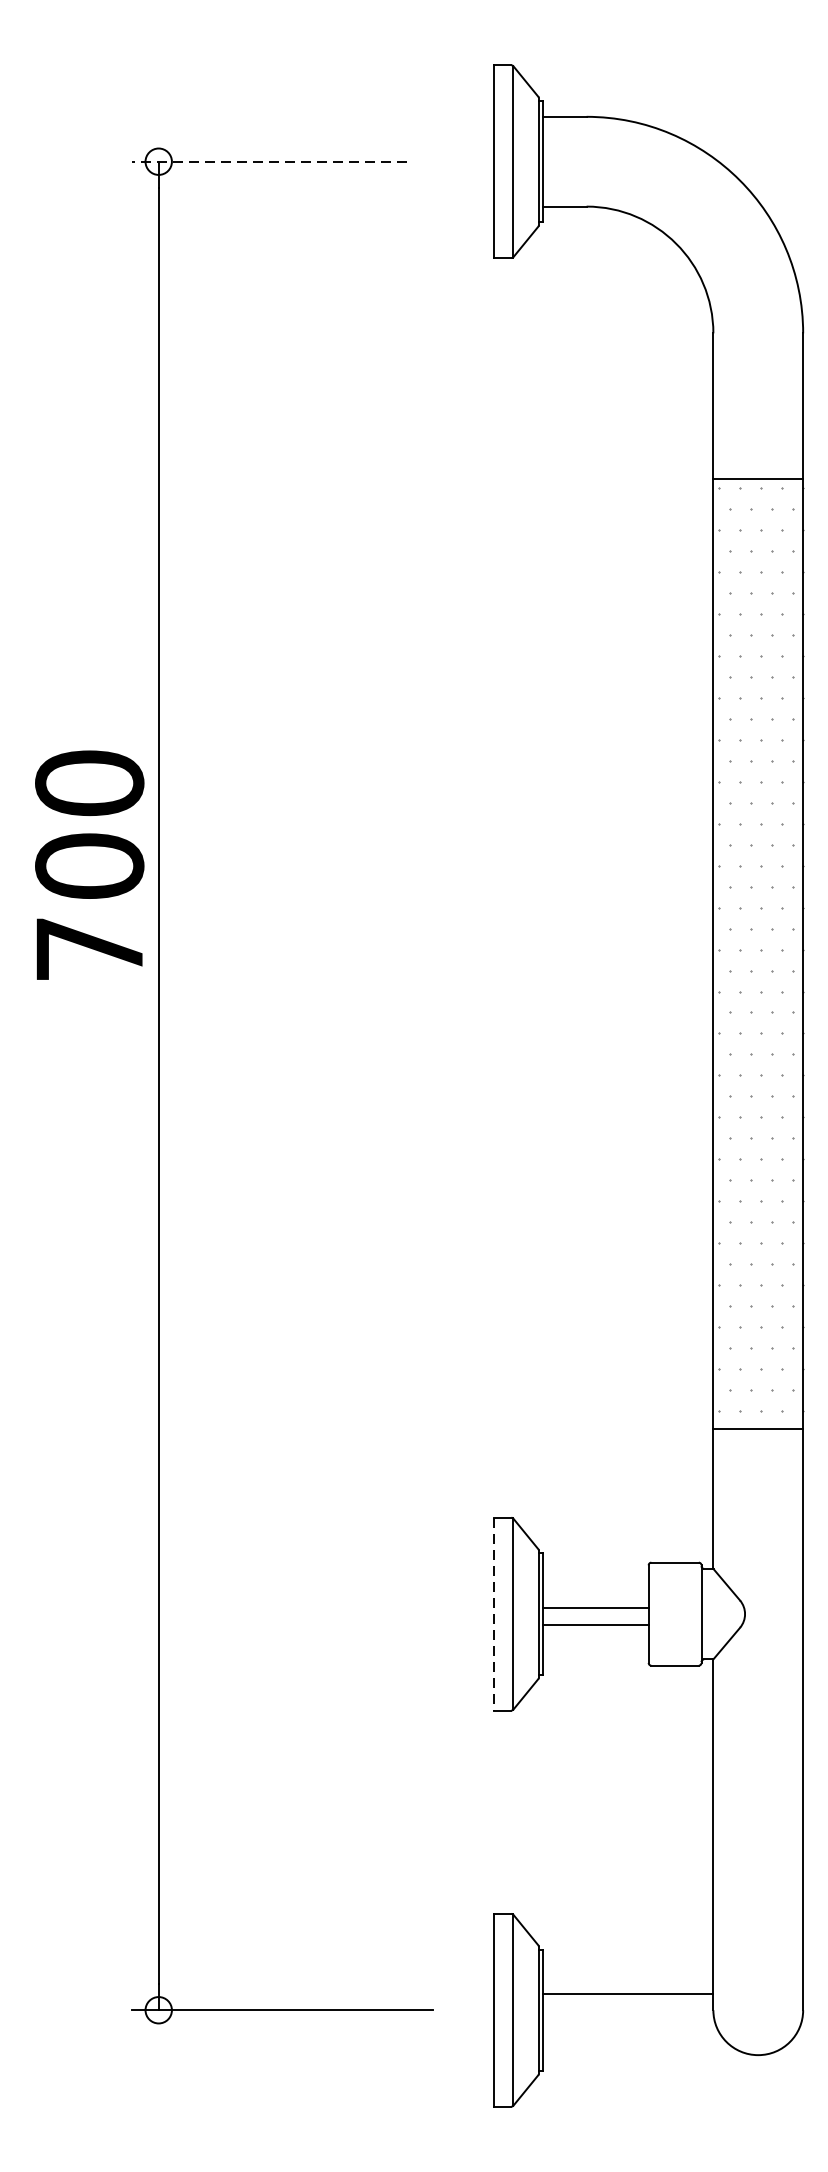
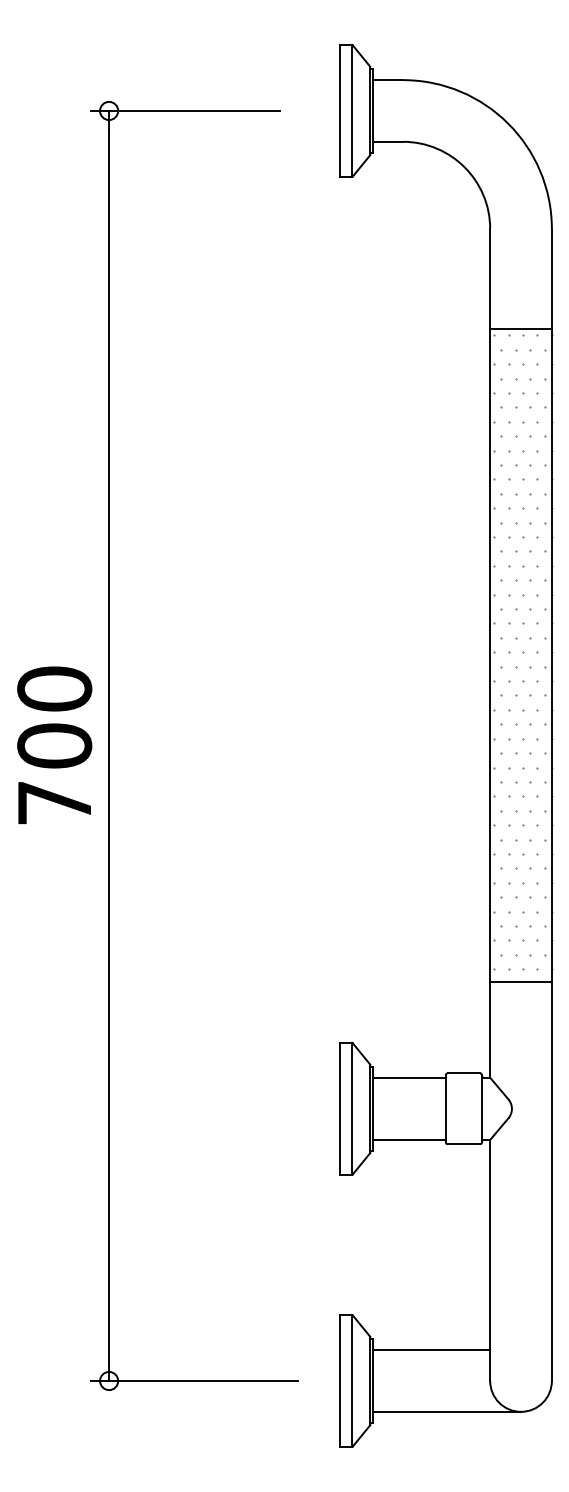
line: (268, 161) -> (184, 110), dashed -> solid
text: (89, 864) -> (54, 744), moved
line: (595, 1607) -> (409, 1139), moved
line: (494, 1615) -> (339, 1109), dashed -> solid
line: (595, 1625) -> (409, 1078), moved
line: (627, 1994) -> (431, 1350), moved
line: (651, 2054) -> (447, 1411), added

